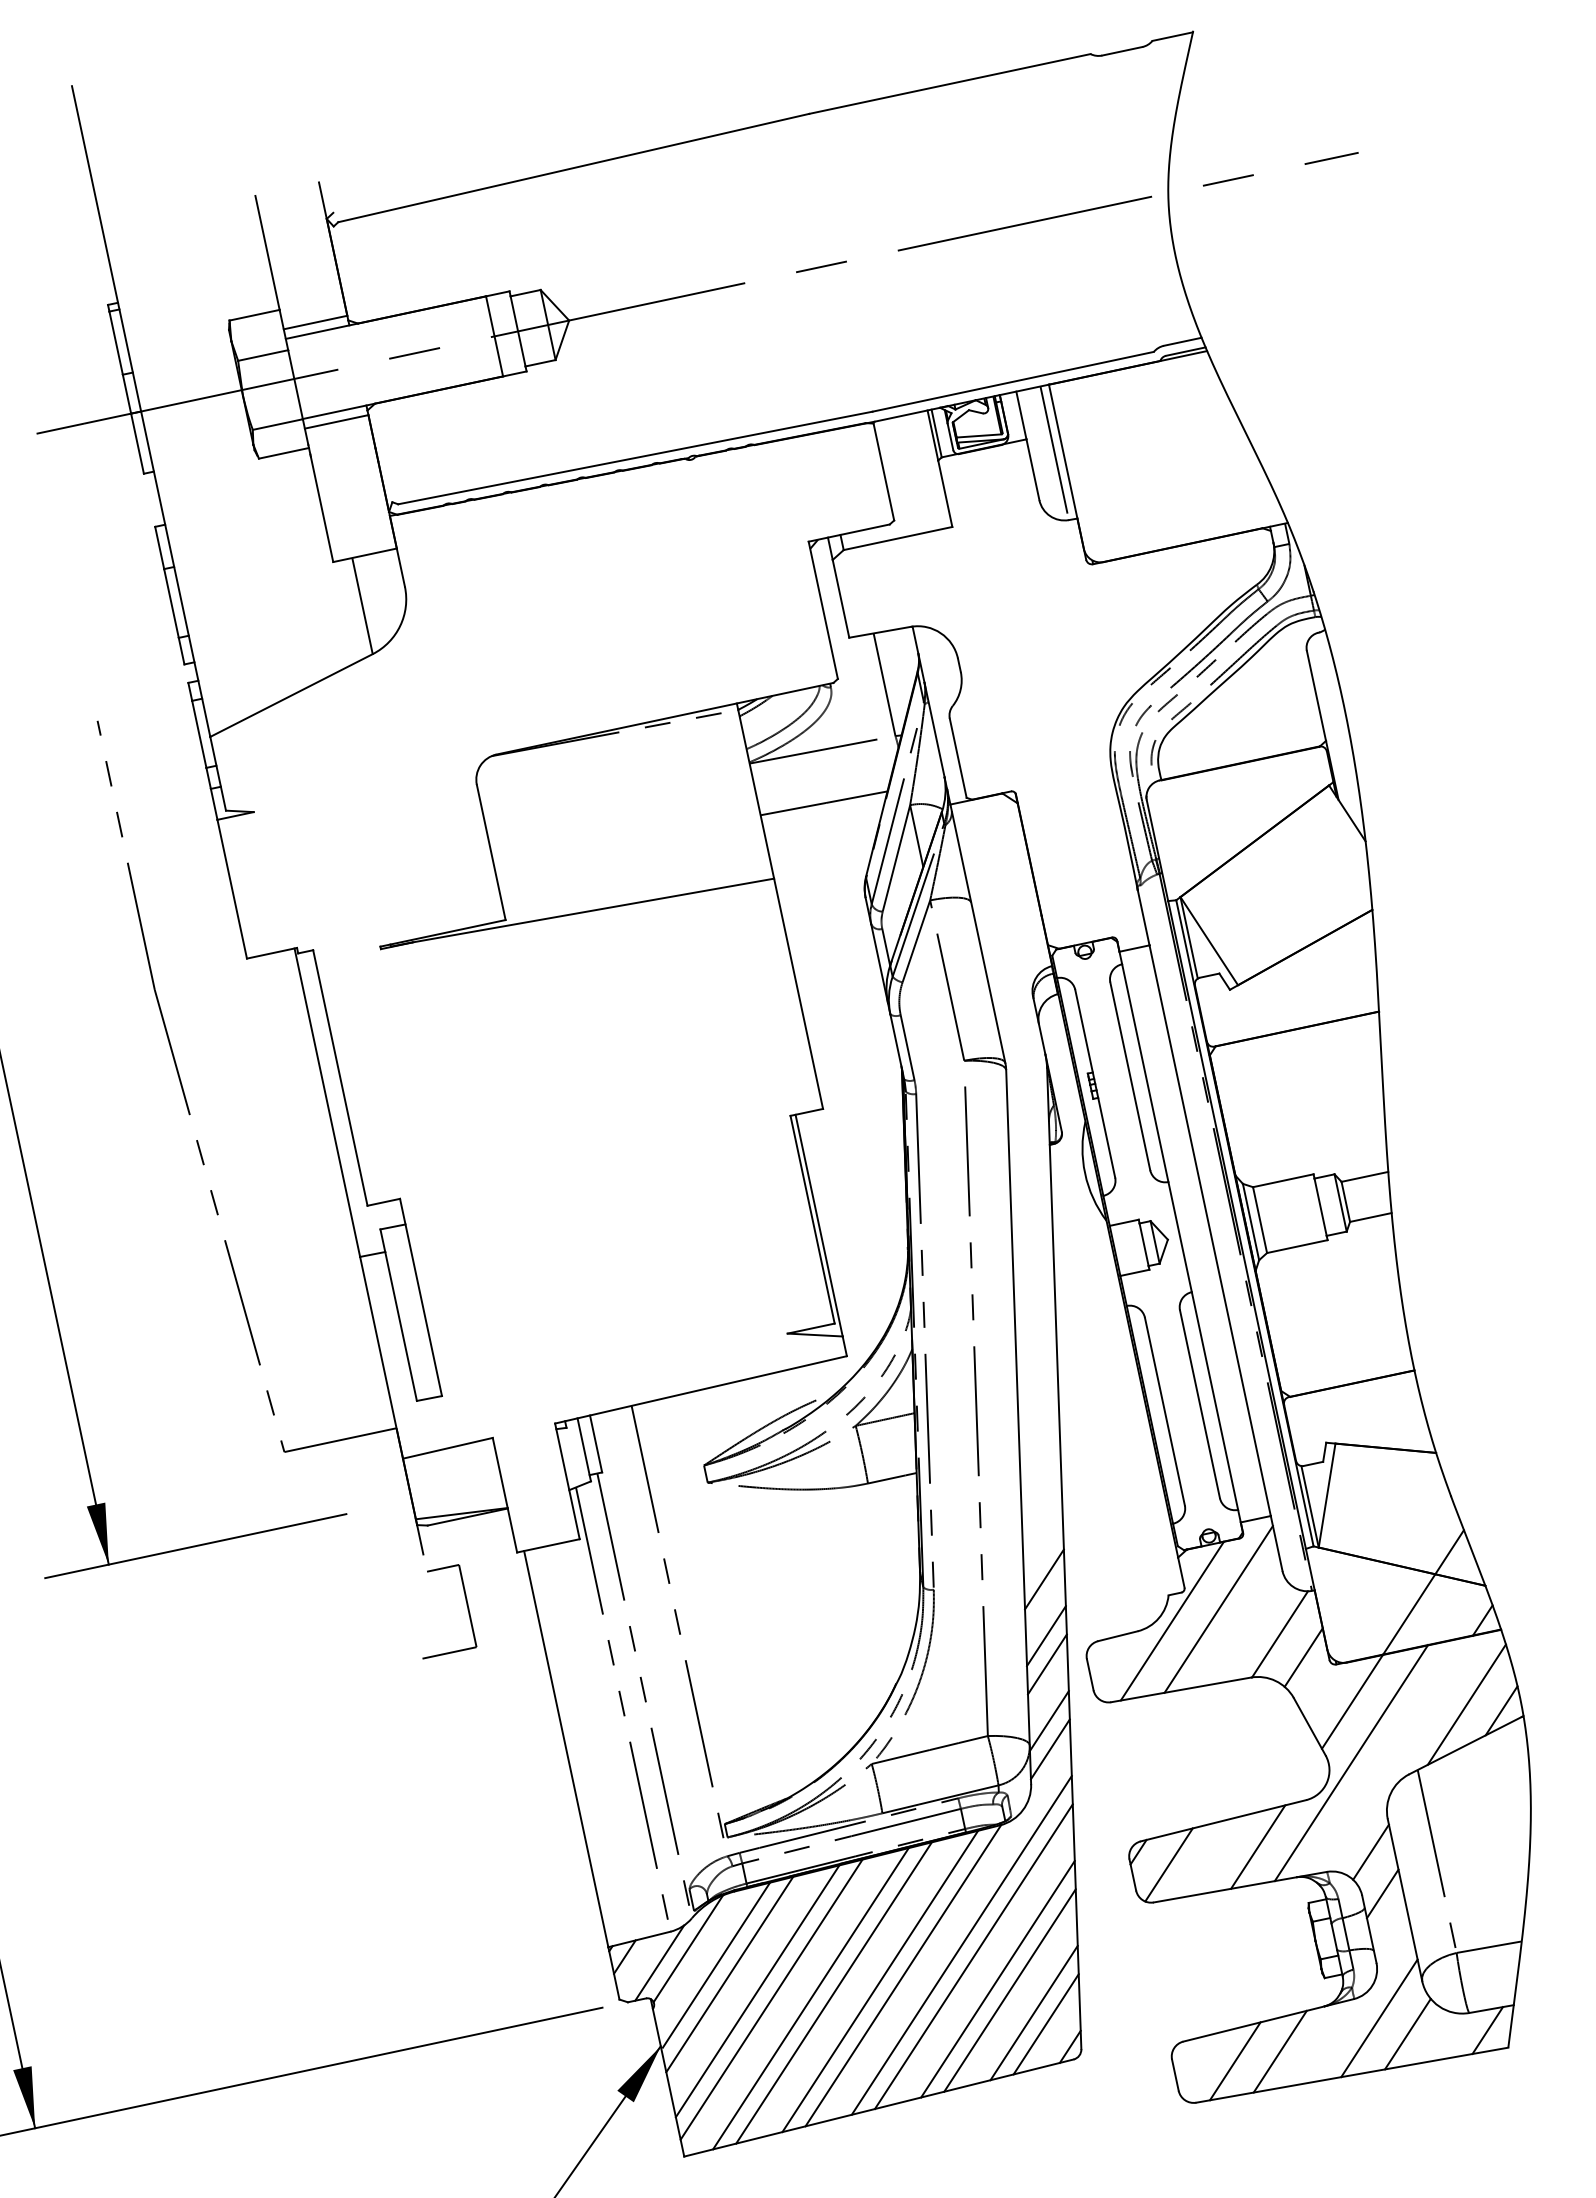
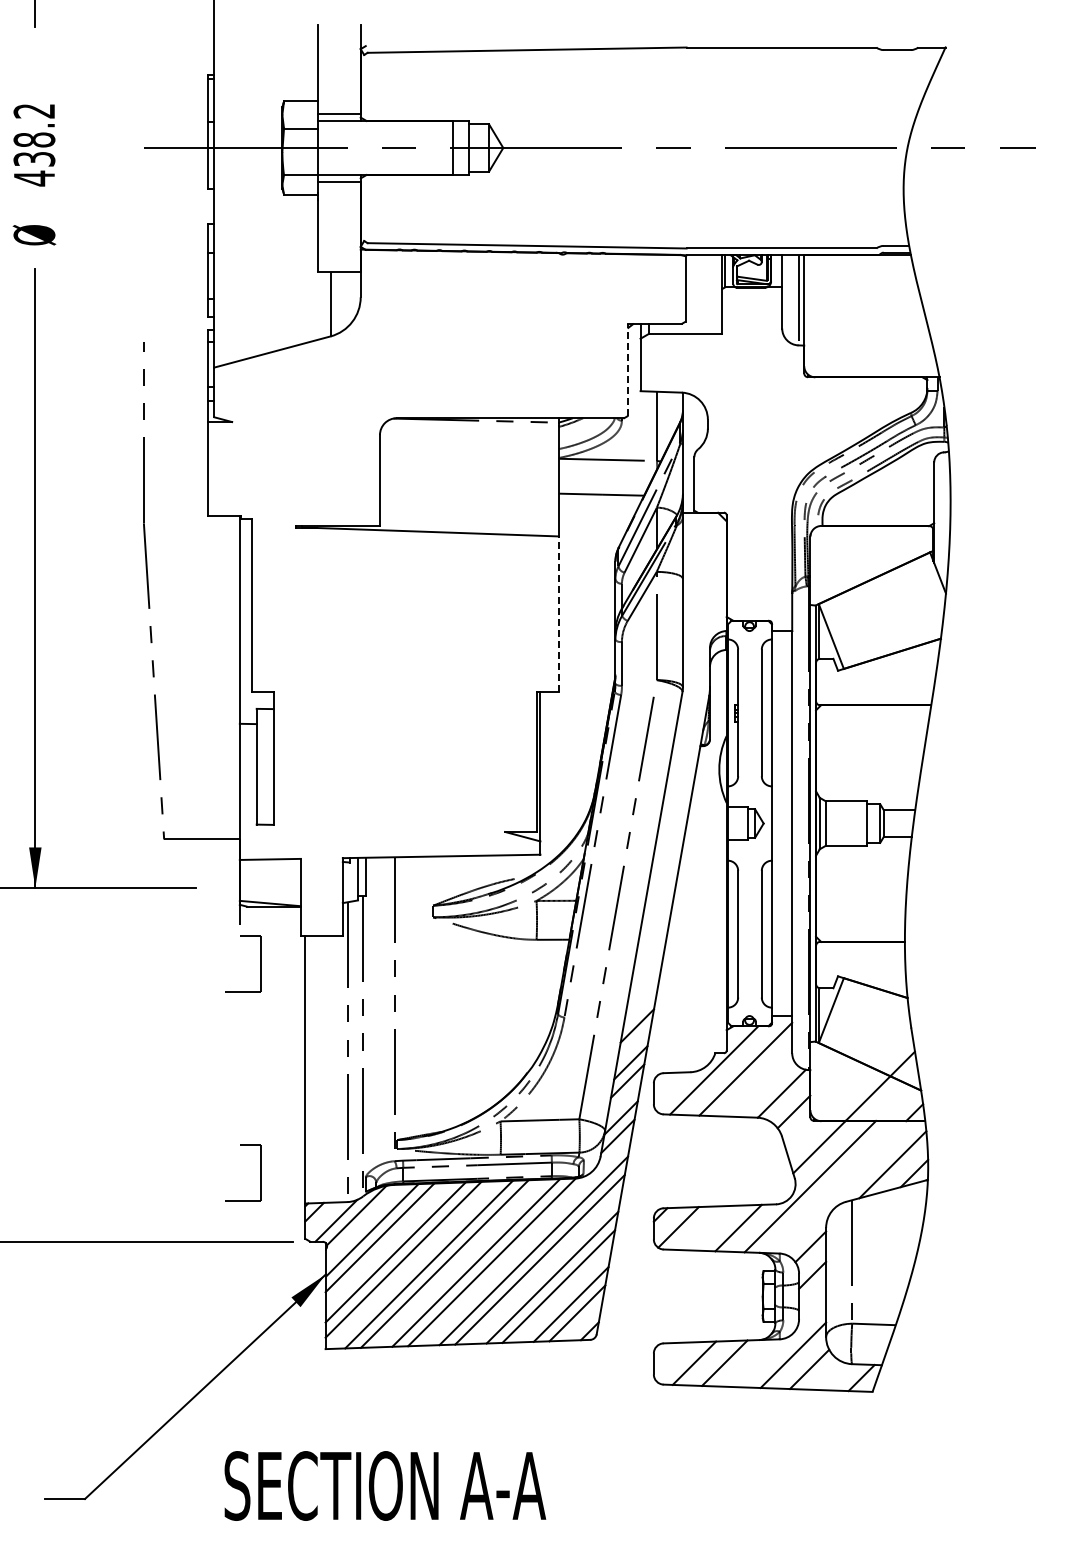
line: (823, 609) -> (627, 369), solid -> dashed
line: (797, 994) -> (558, 614), solid -> dashed
part: (532, 1915) -> (260, 1172), added

